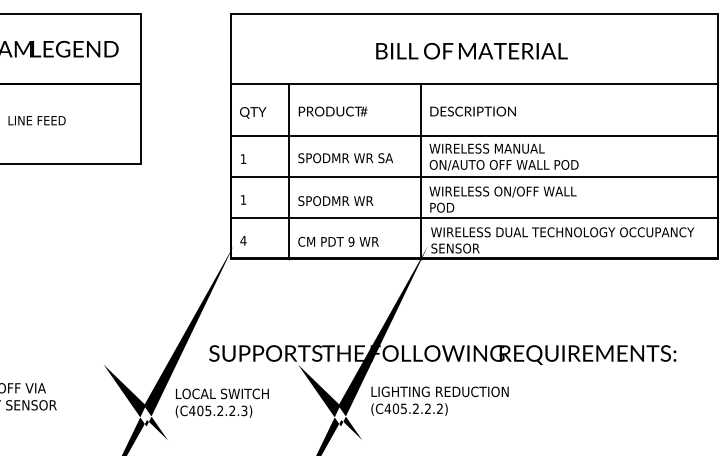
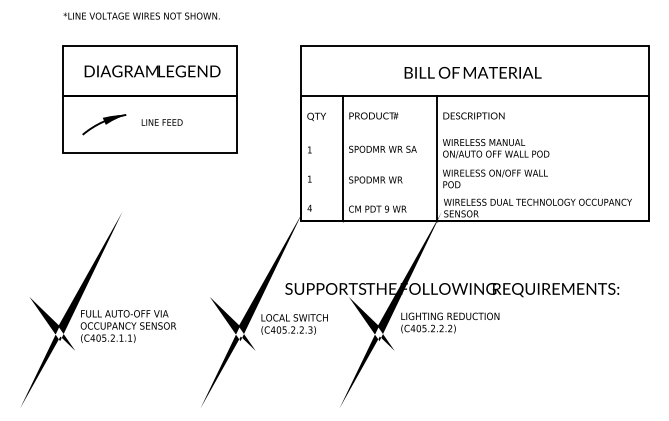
line: (473, 136) -> (474, 133), removed
line: (473, 176) -> (474, 162), removed
line: (473, 218) -> (474, 192), removed

